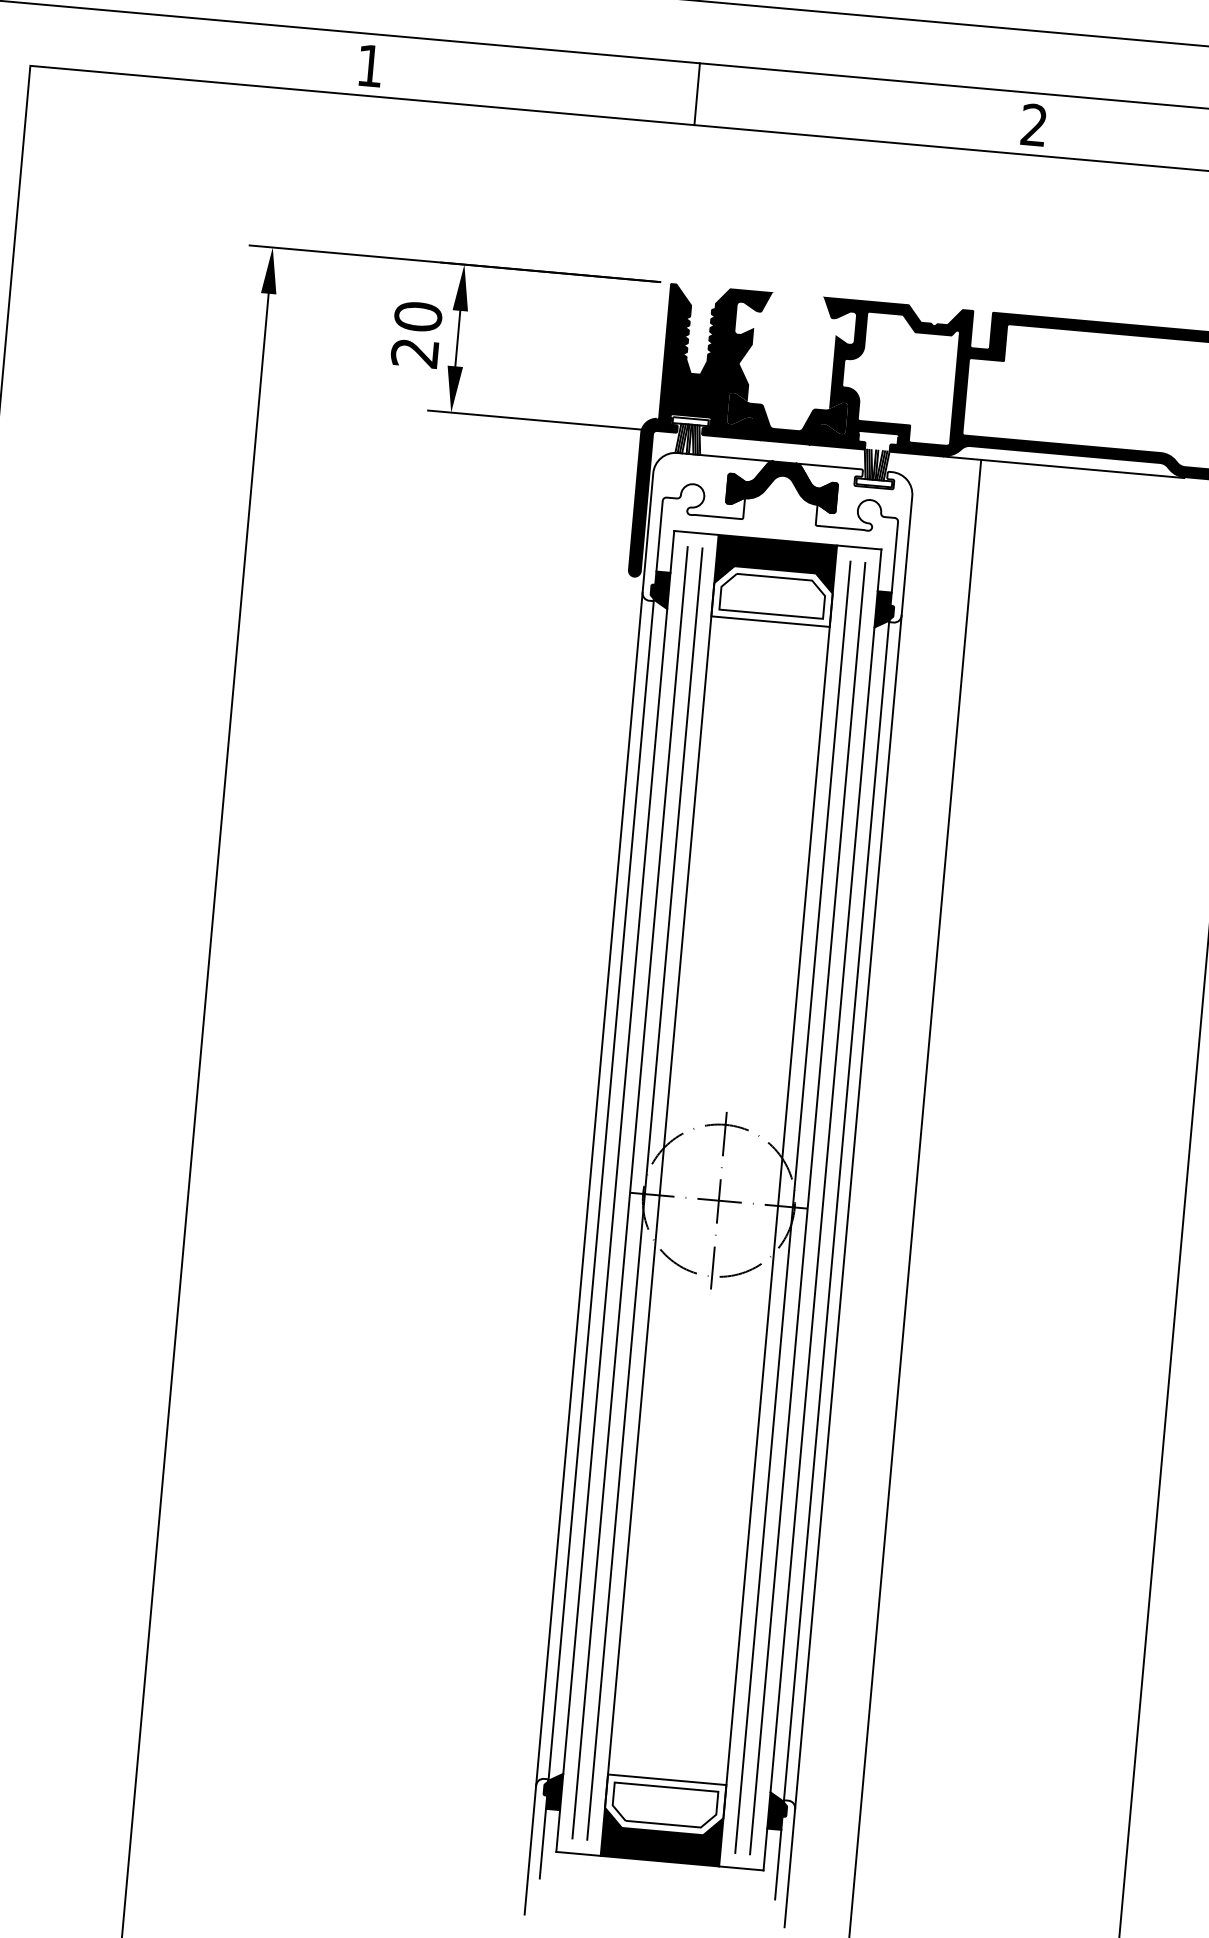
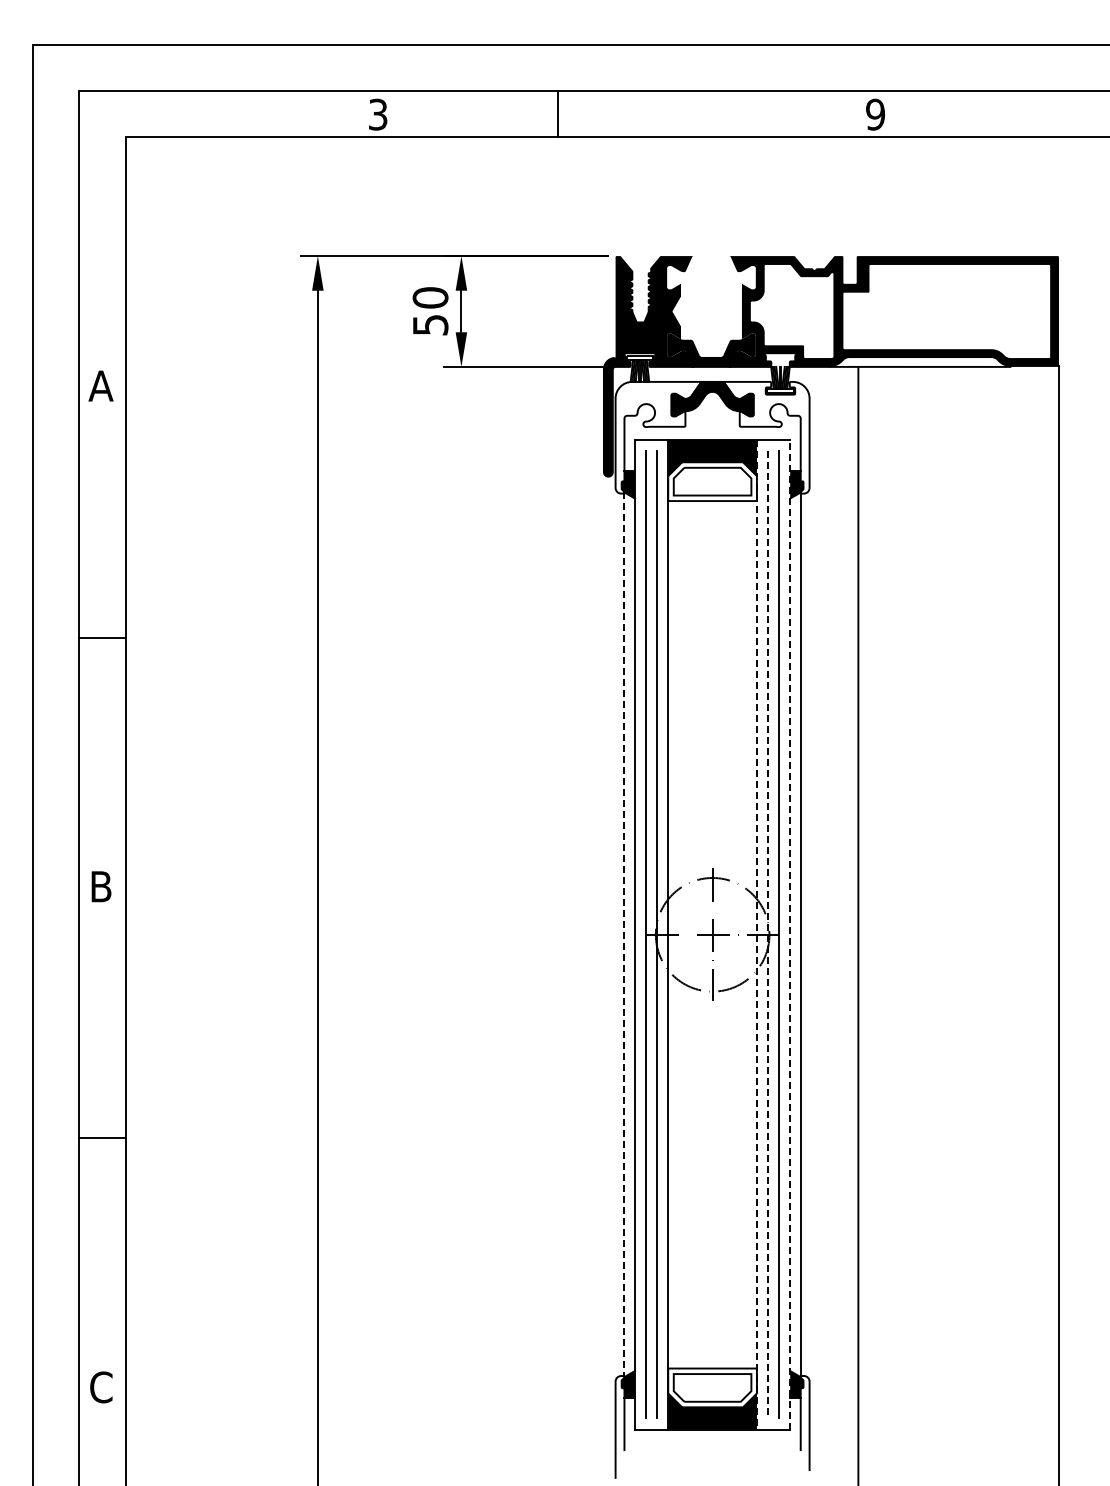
text: (370, 65) -> (378, 114), 1 -> 3
line: (697, 93) -> (558, 113), moved
text: (1034, 124) -> (875, 114), 2 -> 9
text: (414, 353) -> (430, 325), 20 -> 50
line: (589, 1188) -> (615, 934), removed
line: (601, 1191) -> (624, 935), solid -> dashed
line: (777, 1205) -> (756, 934), solid -> dashed
line: (793, 1206) -> (768, 934), solid -> dashed
line: (822, 1209) -> (790, 934), solid -> dashed
line: (848, 1211) -> (809, 934), removed

